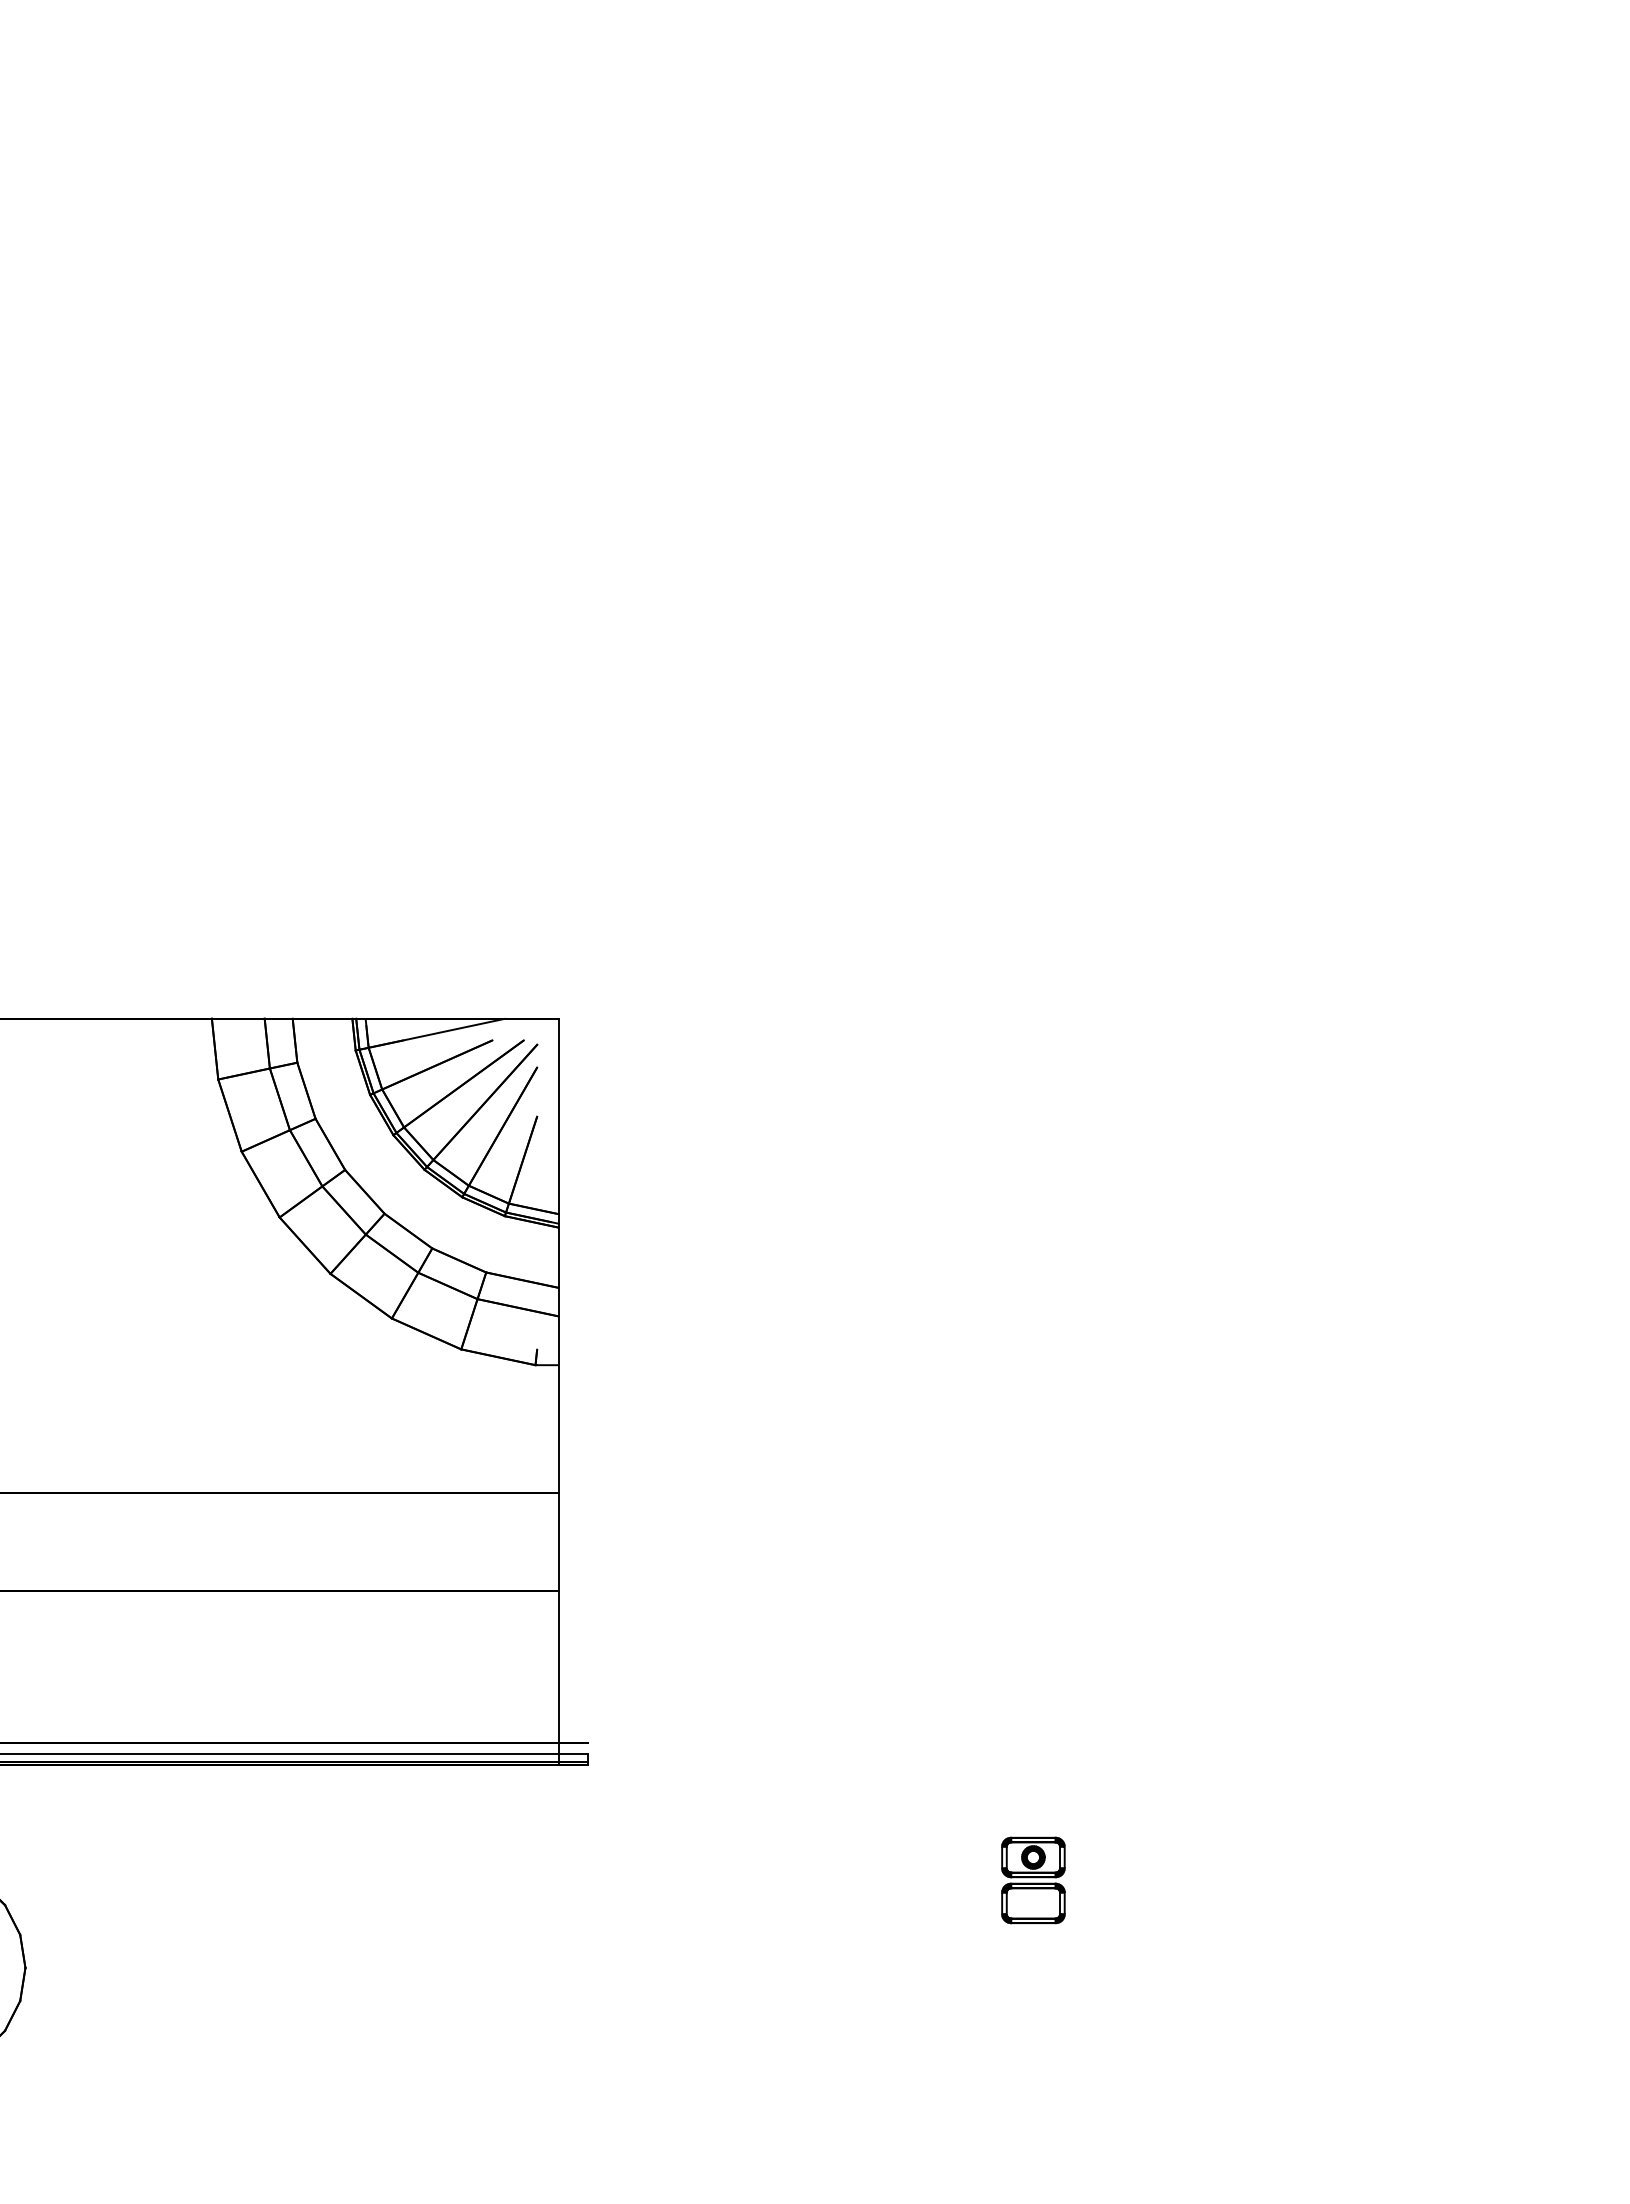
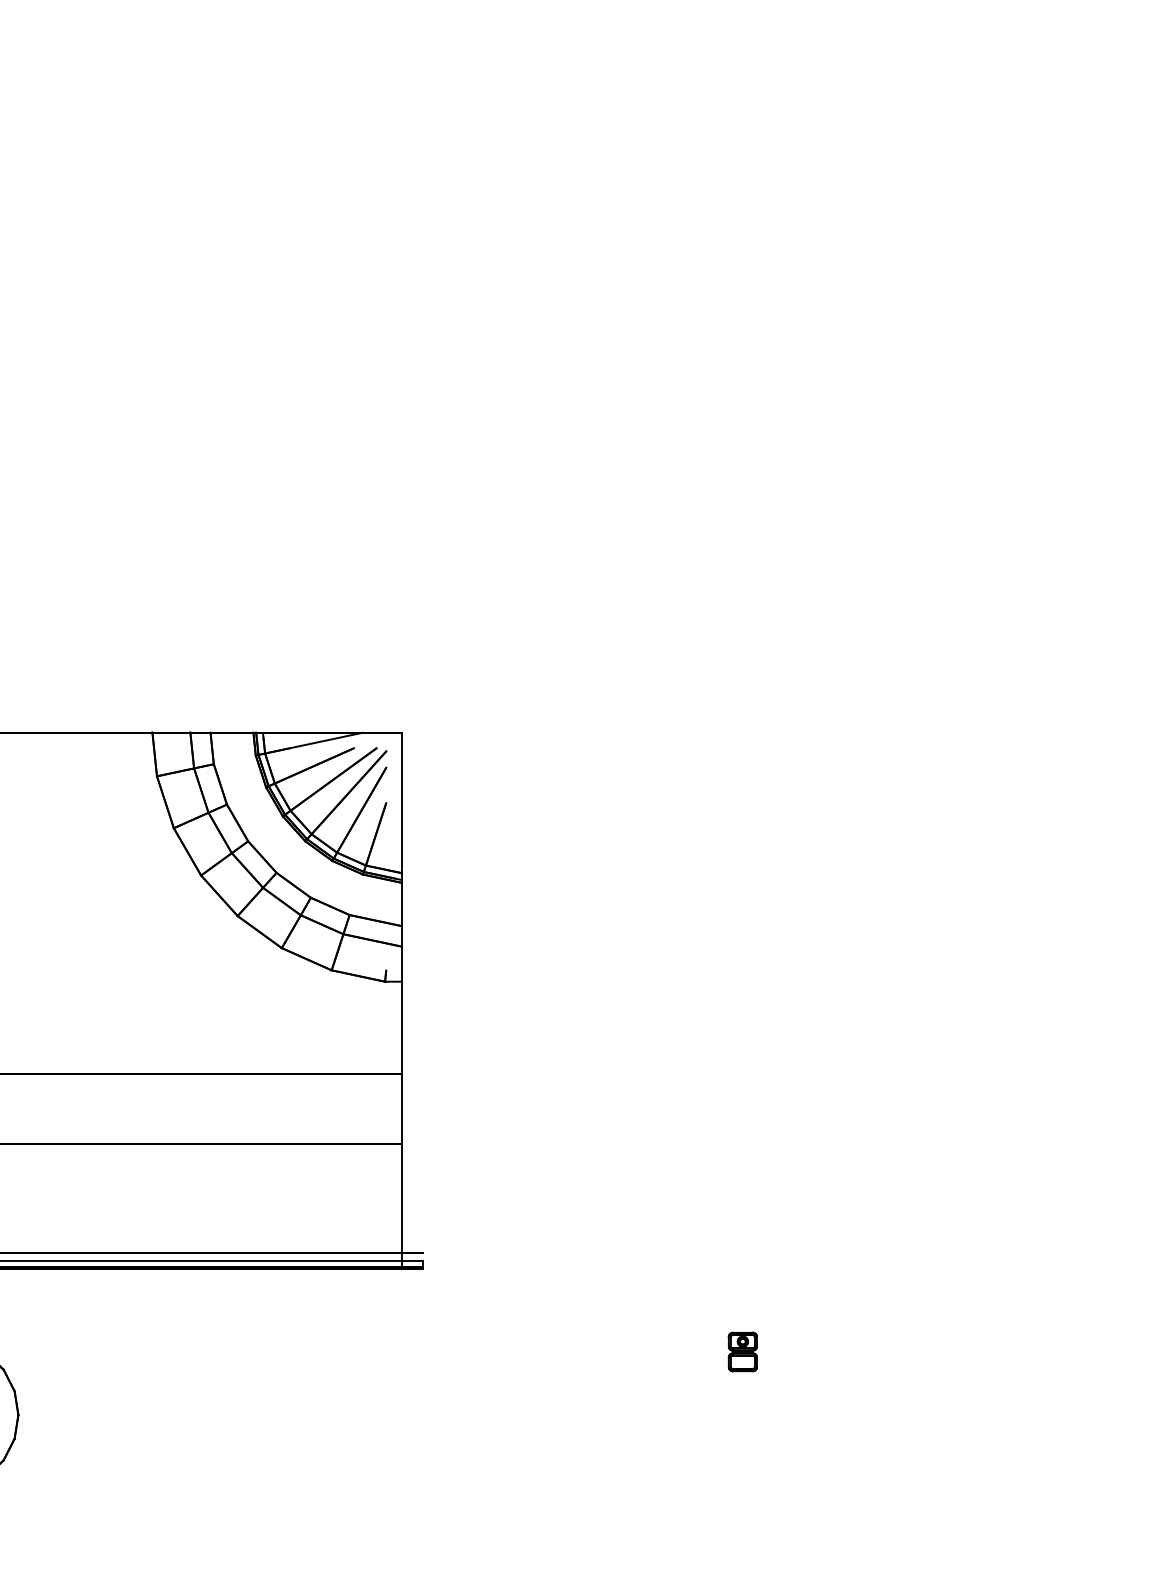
part: (1032, 1879) -> (742, 1351), size x0.62

